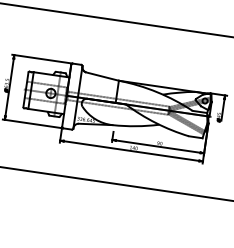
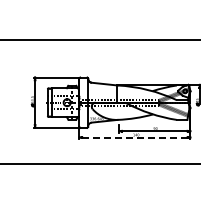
line: (131, 150) -> (134, 137), solid -> dashed

